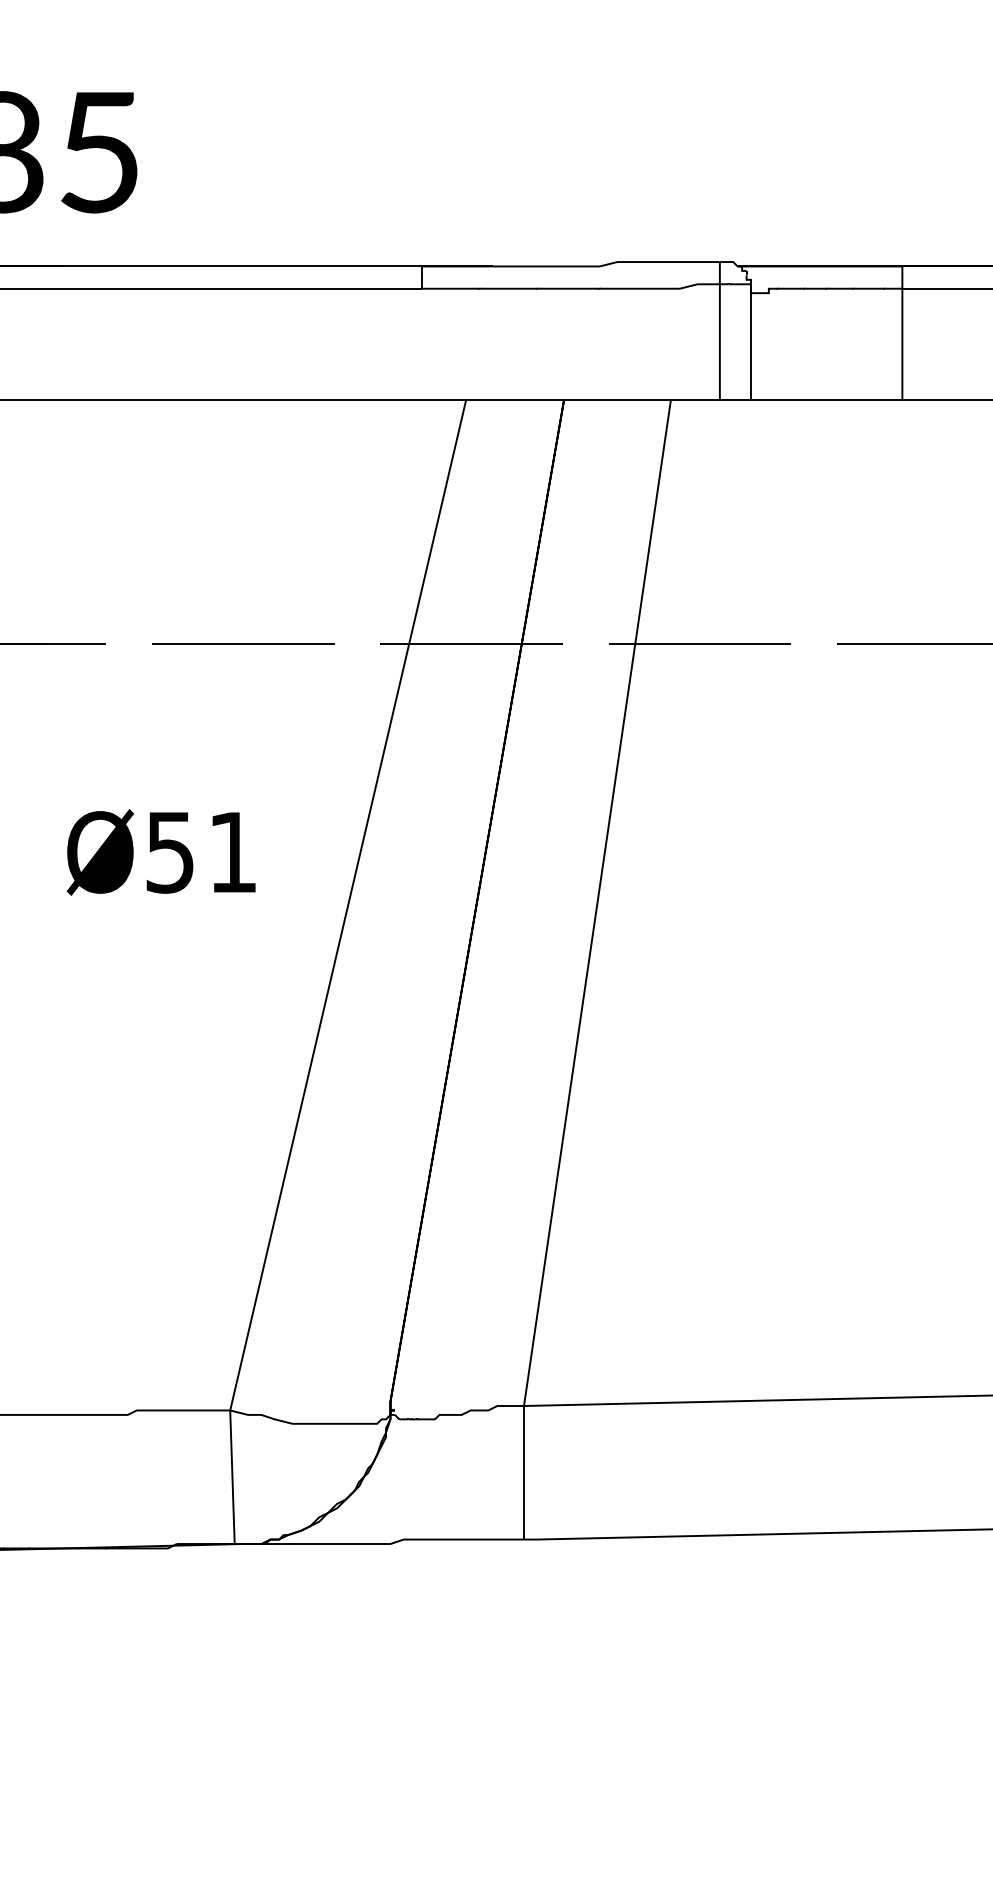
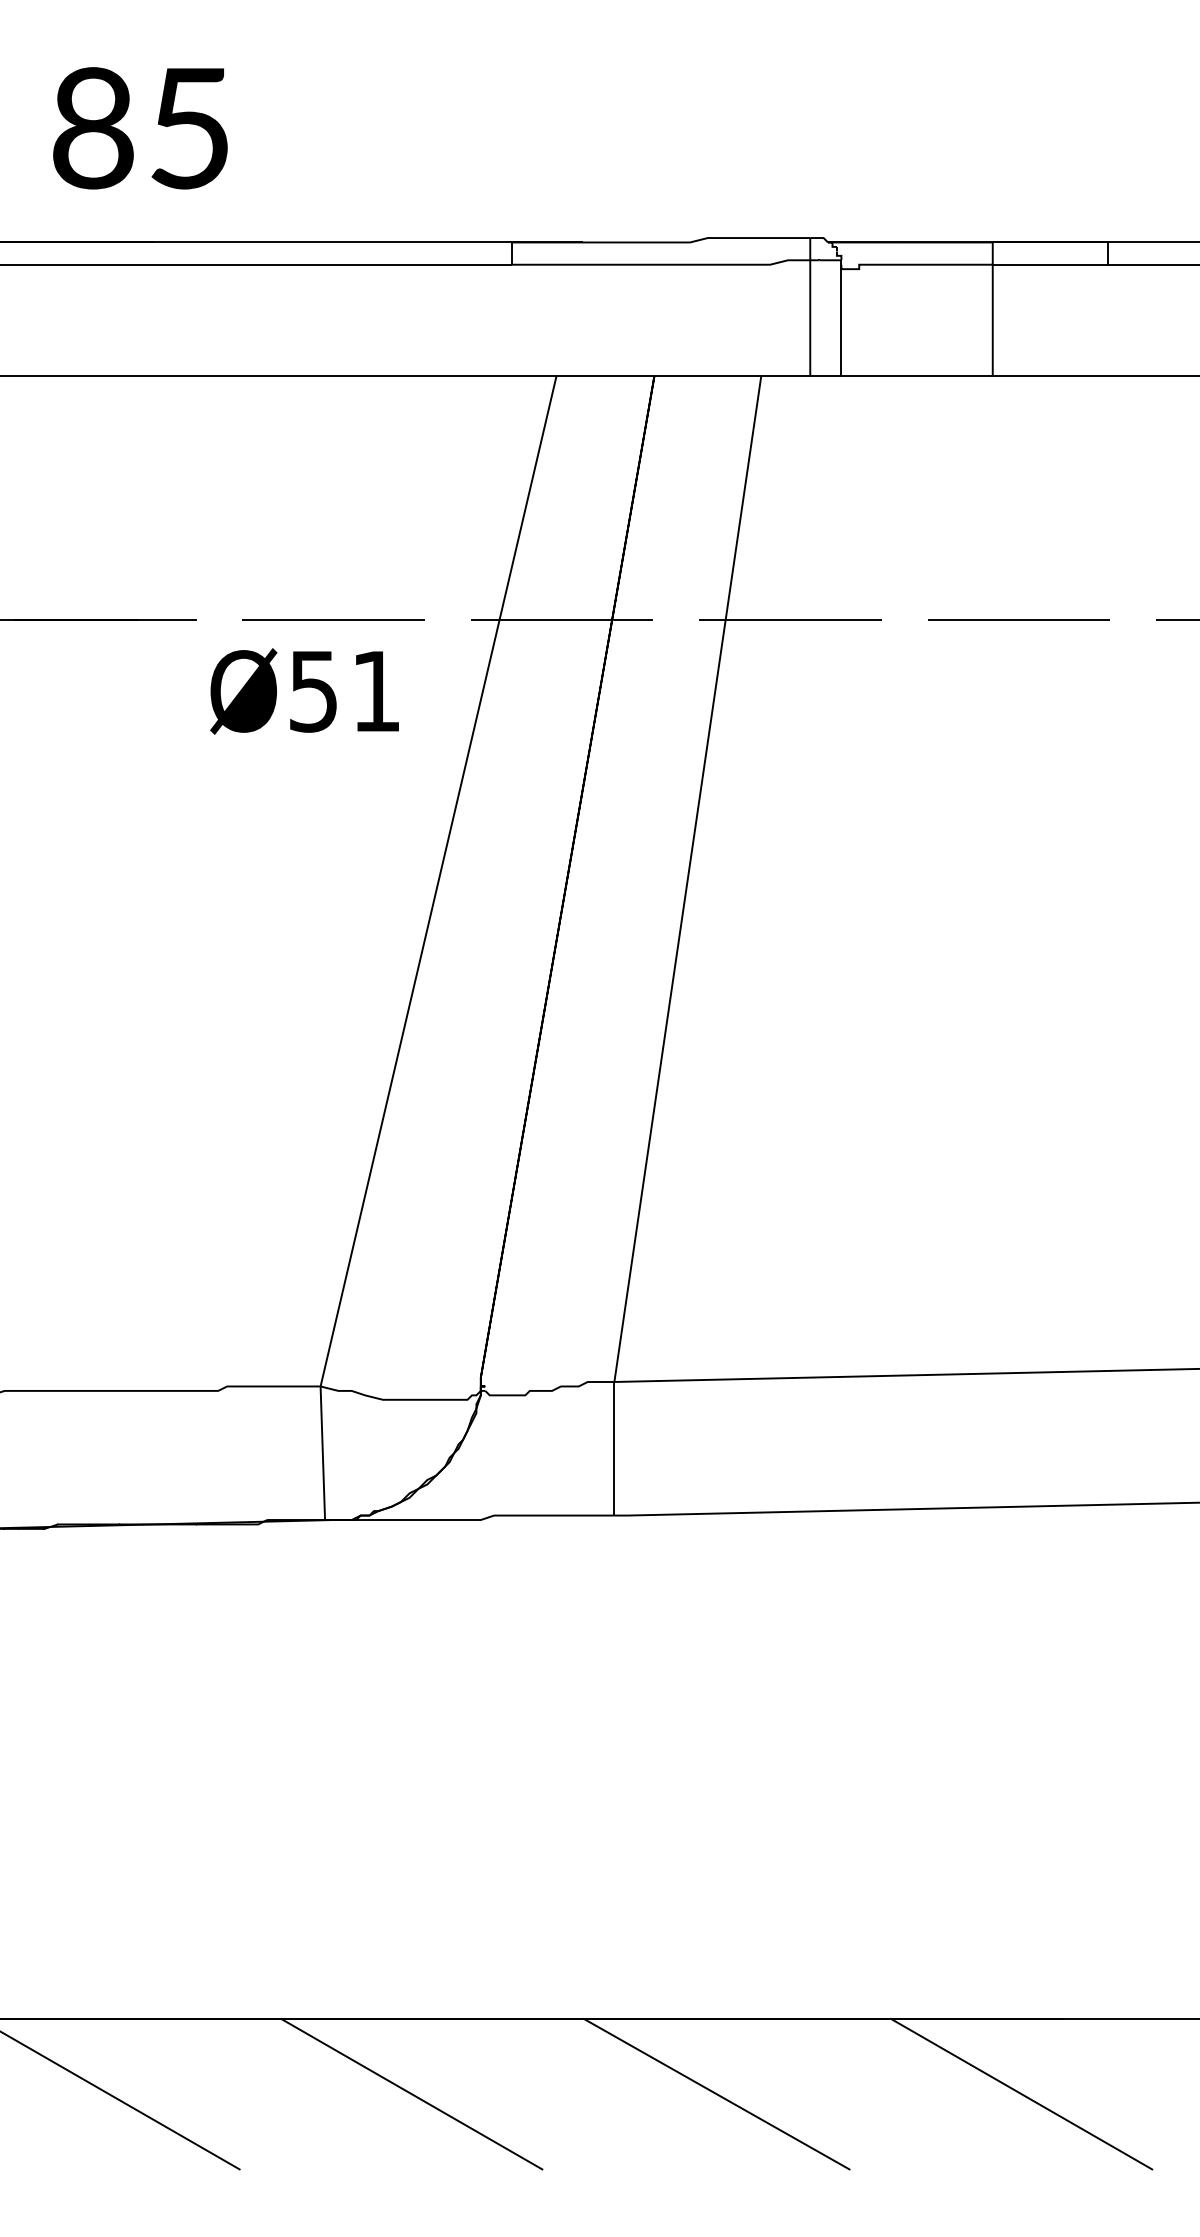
text: (161, 852) -> (304, 691), moved

